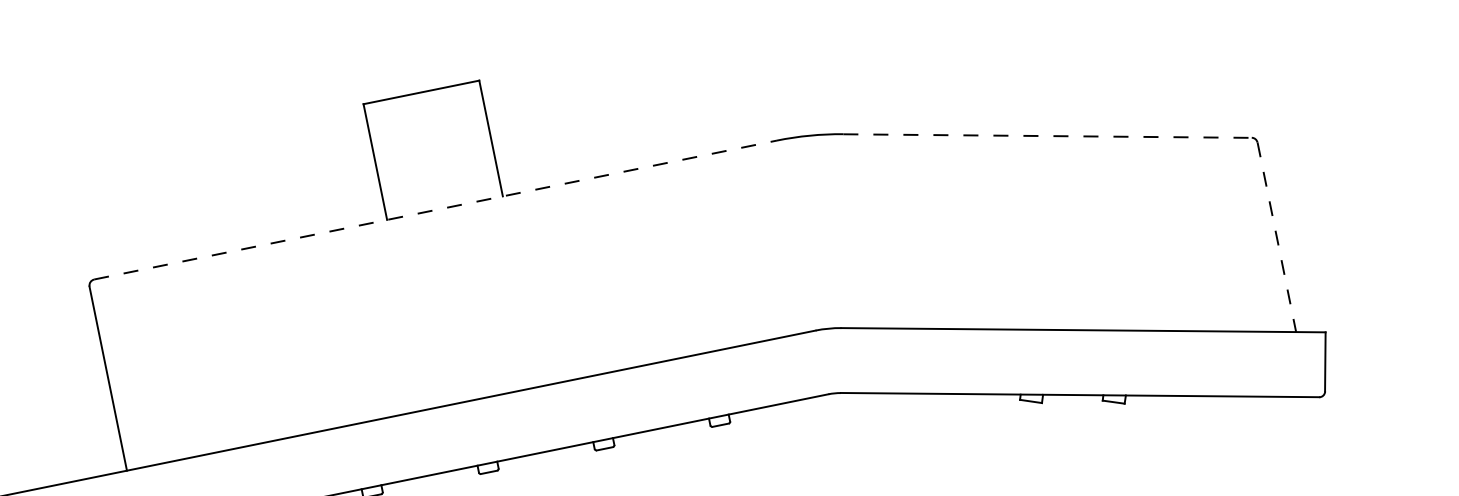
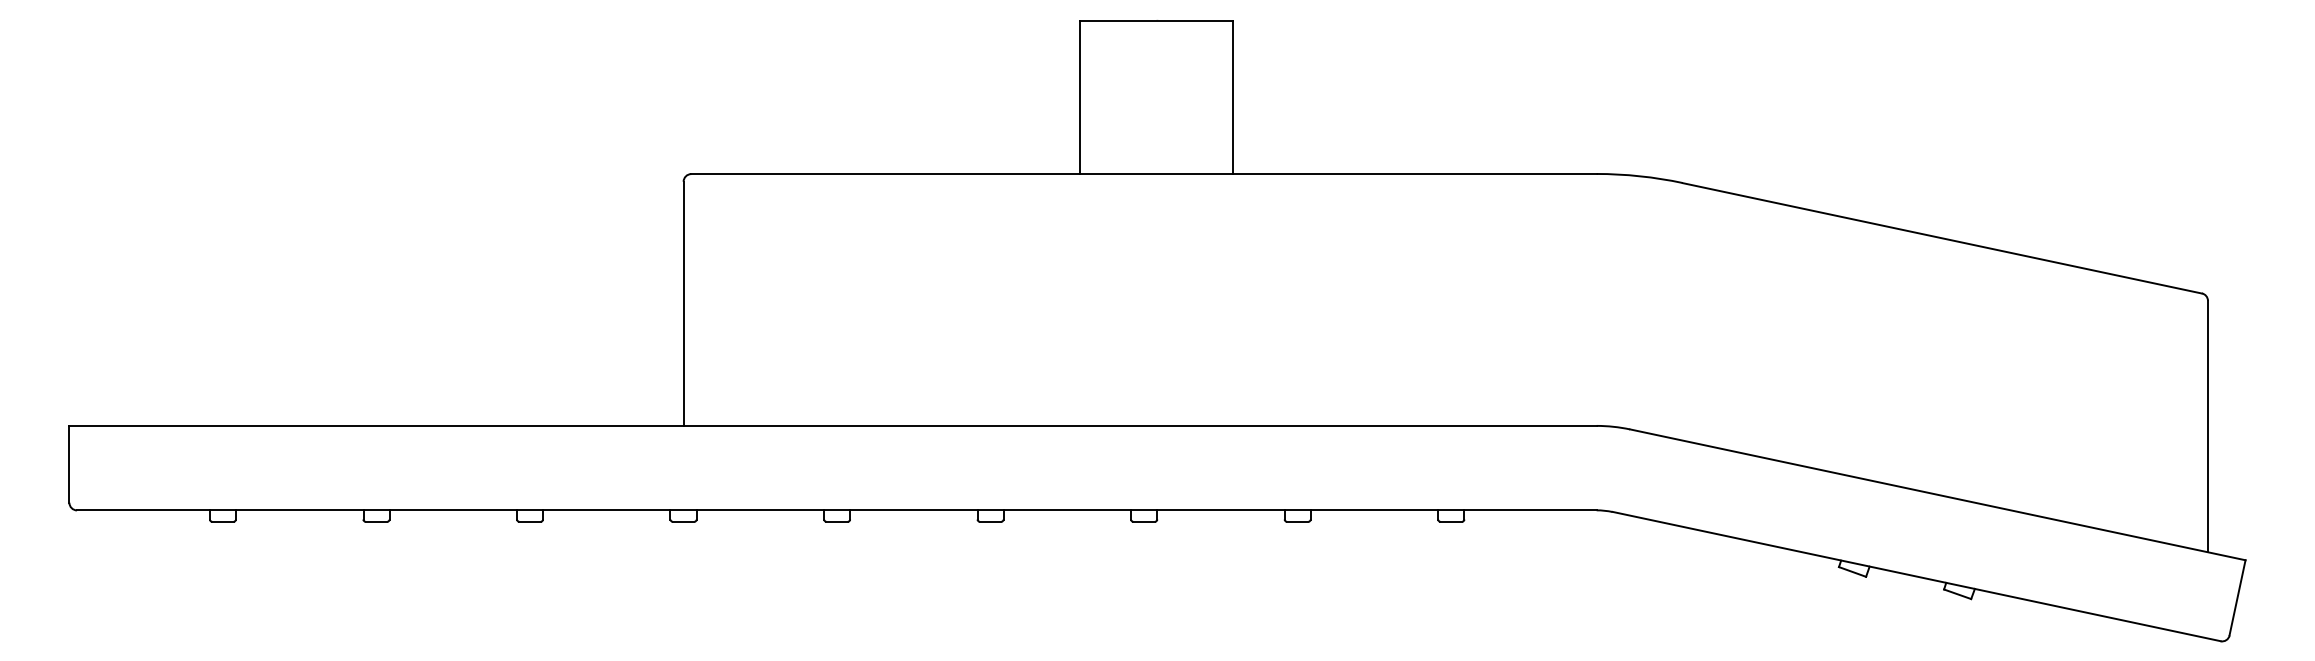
line: (1047, 136) -> (1942, 238), dashed -> solid
line: (435, 209) -> (1143, 173), dashed -> solid
line: (1277, 237) -> (2208, 426), dashed -> solid

